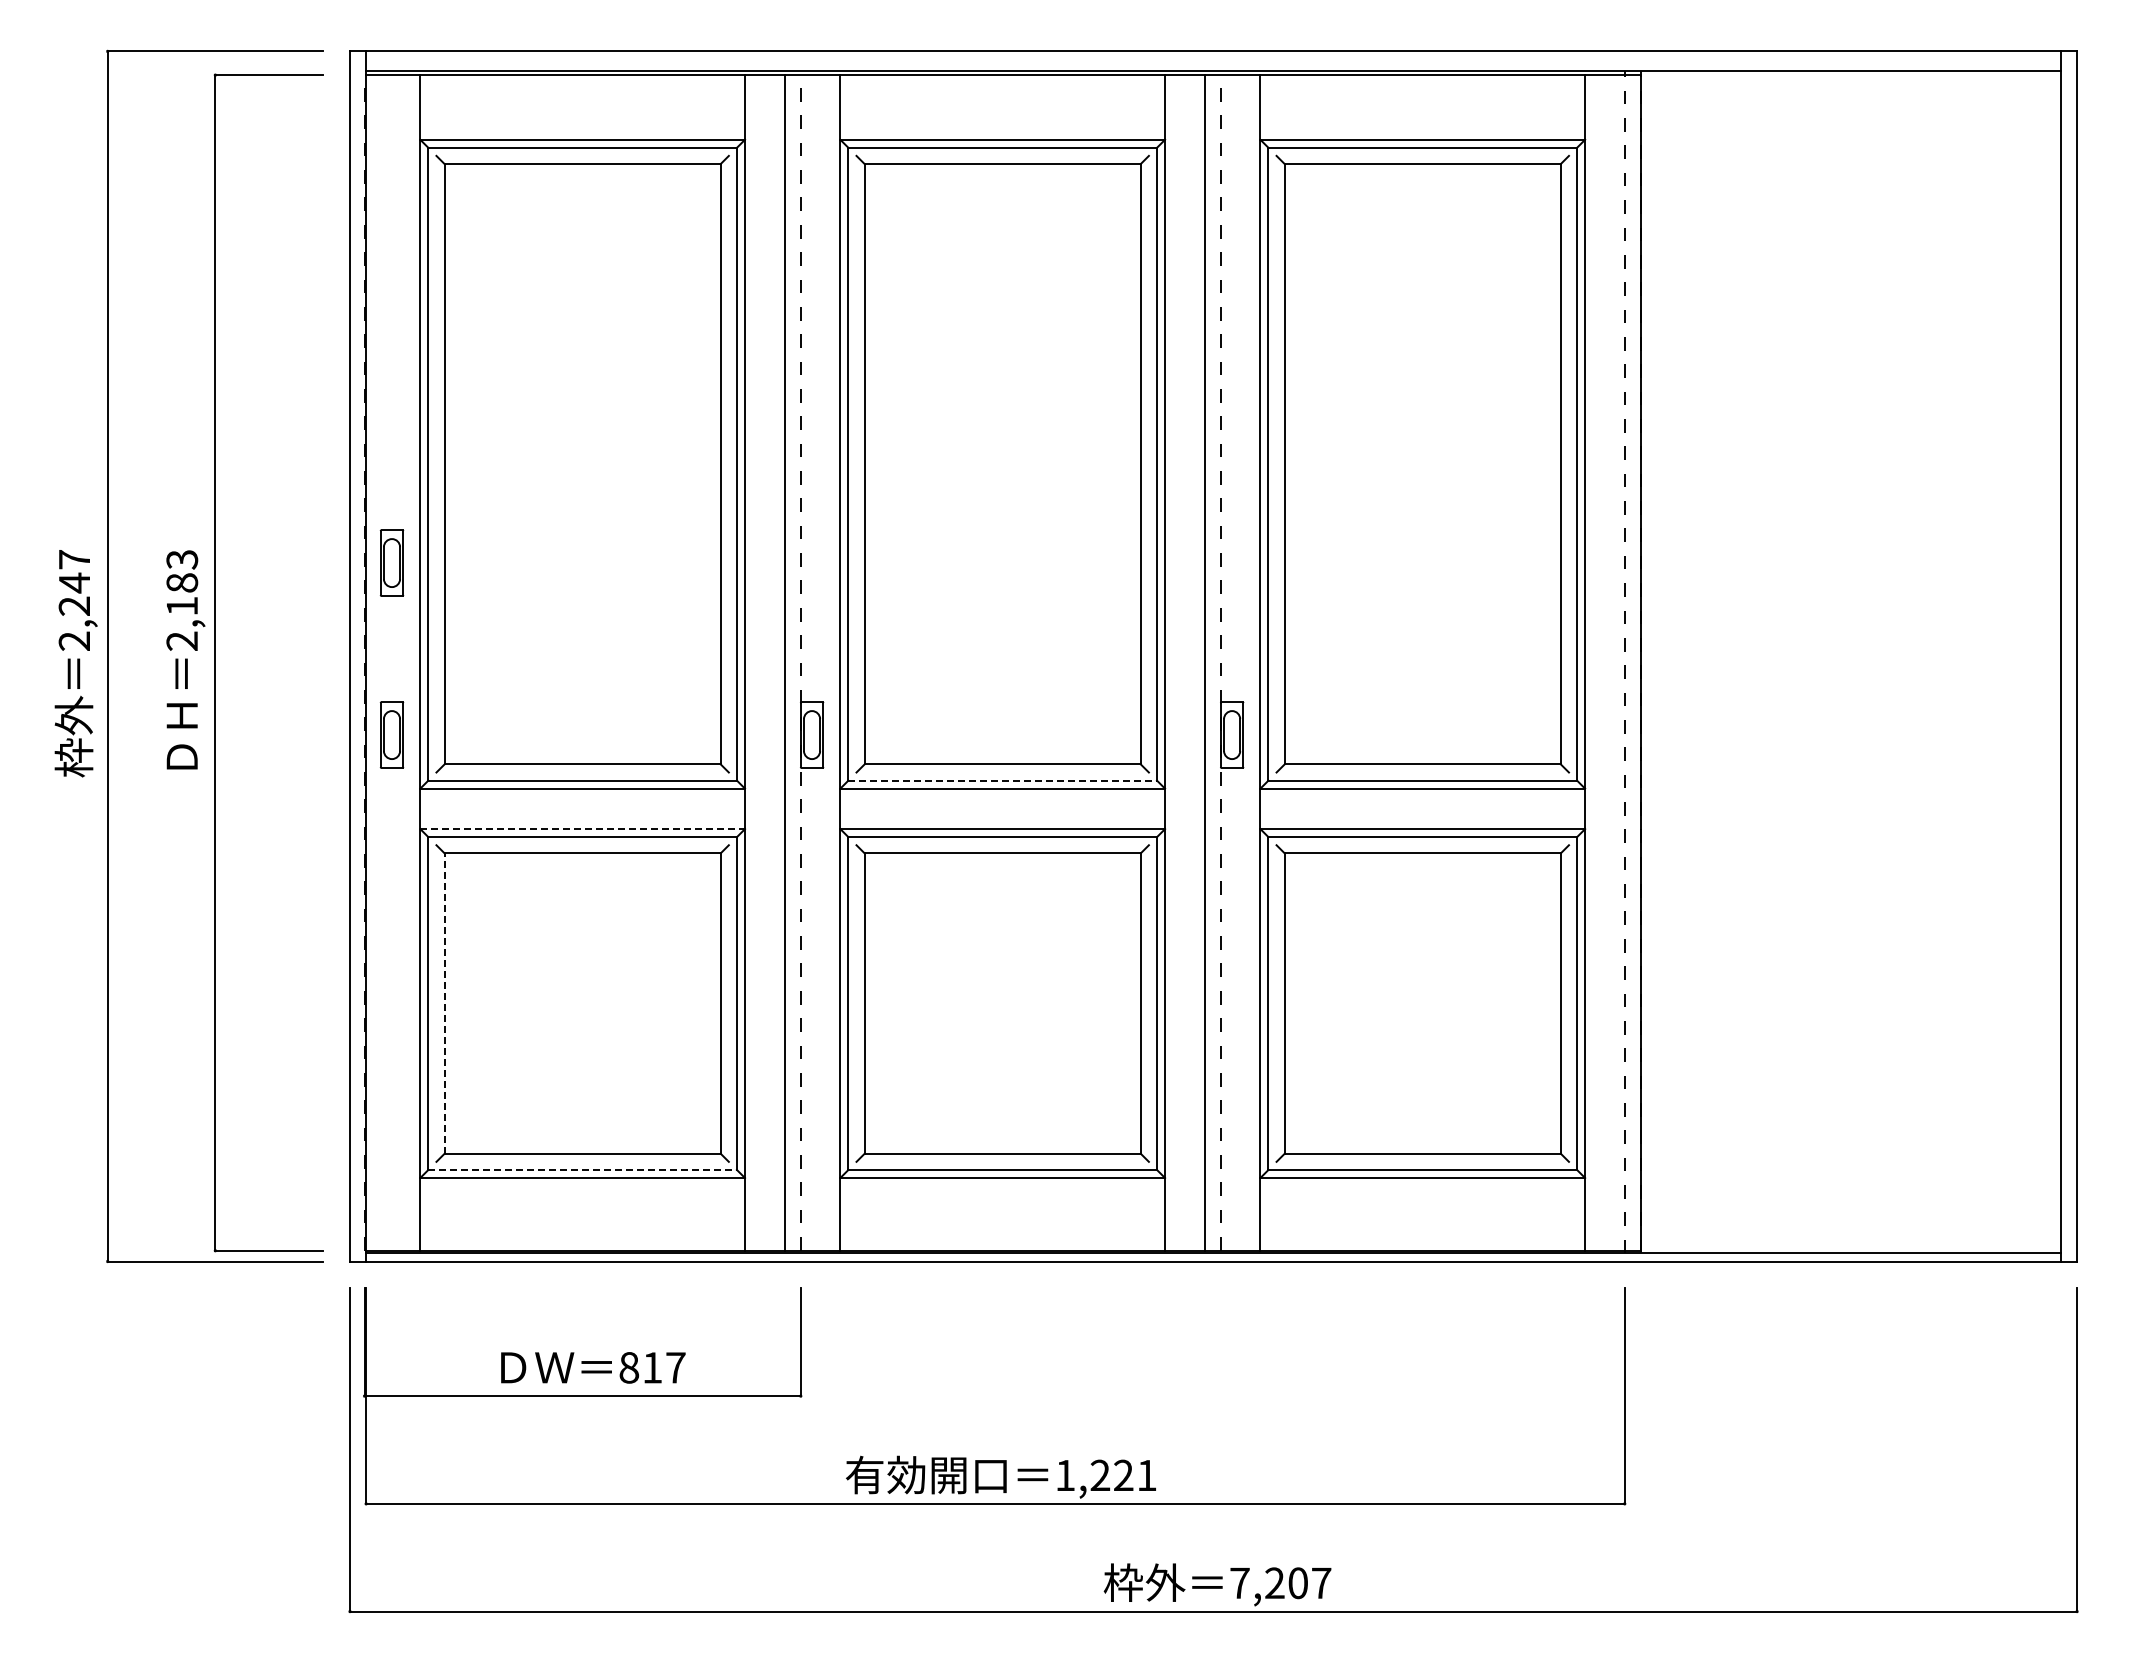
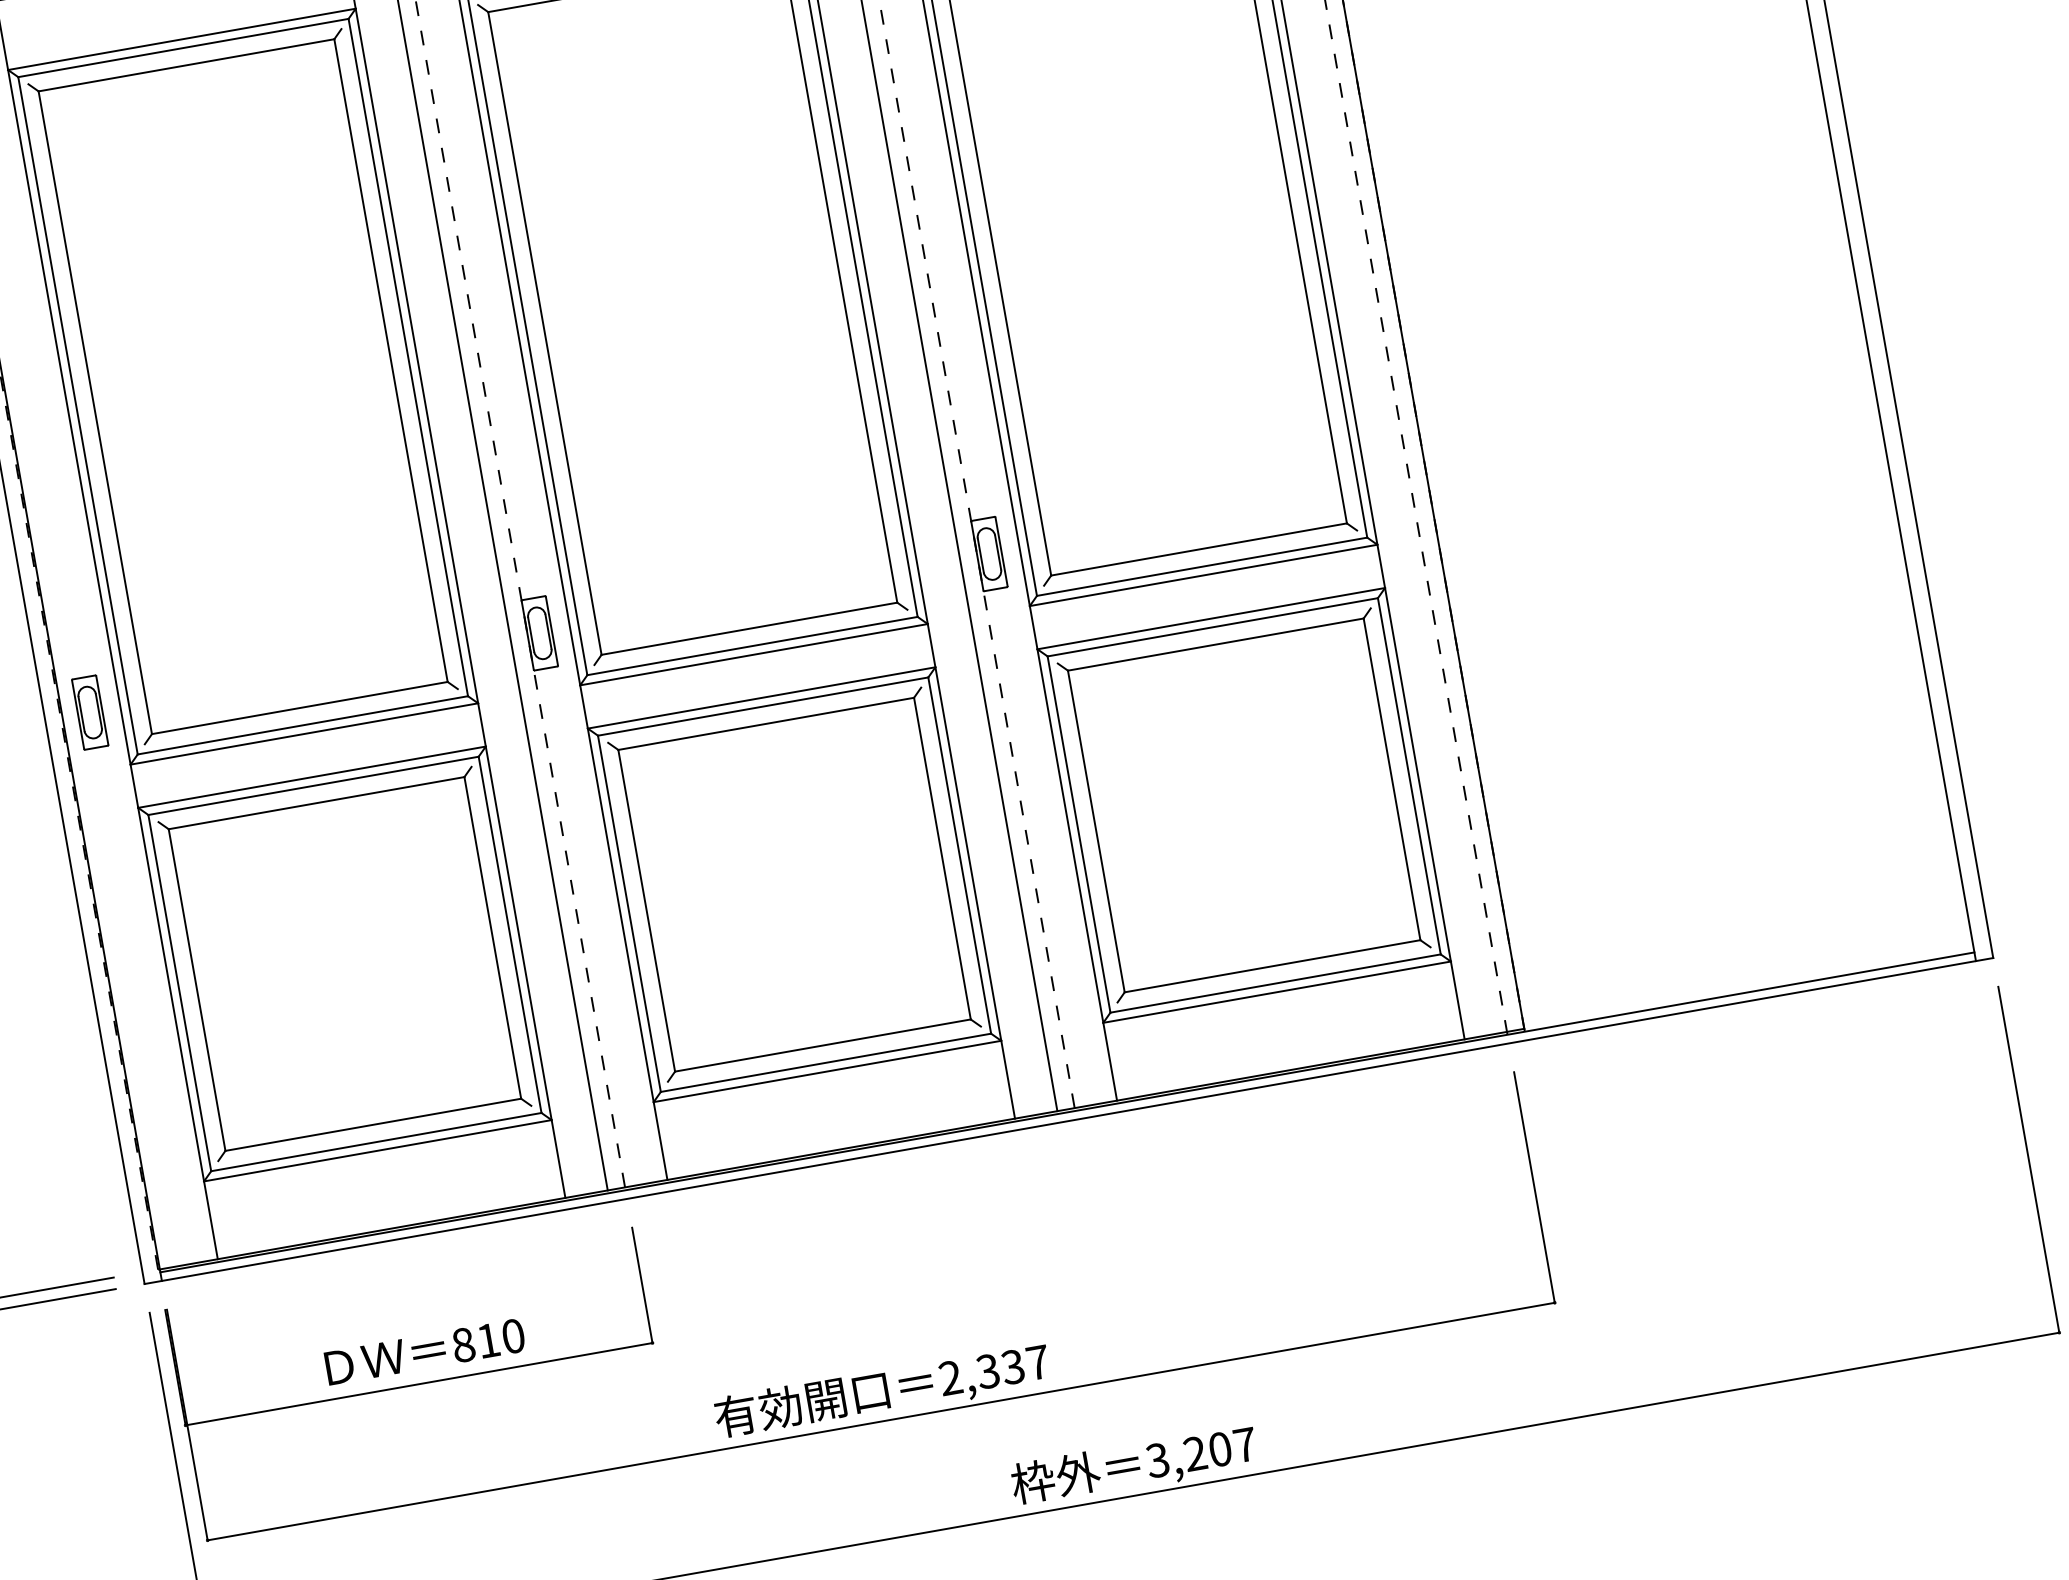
part: (391, 562) -> (57, 527), removed
line: (1003, 780) -> (753, 645), dashed -> solid
line: (583, 829) -> (312, 777), dashed -> solid
line: (444, 1003) -> (197, 990), dashed -> solid
line: (583, 1169) -> (377, 1141), dashed -> solid
text: (675, 1367) -> (513, 1336), 817 -> 810
text: (1105, 1475) -> (993, 1370), 1,221 -> 2,337
text: (1239, 1583) -> (1157, 1460), 7,207 -> 3,207

